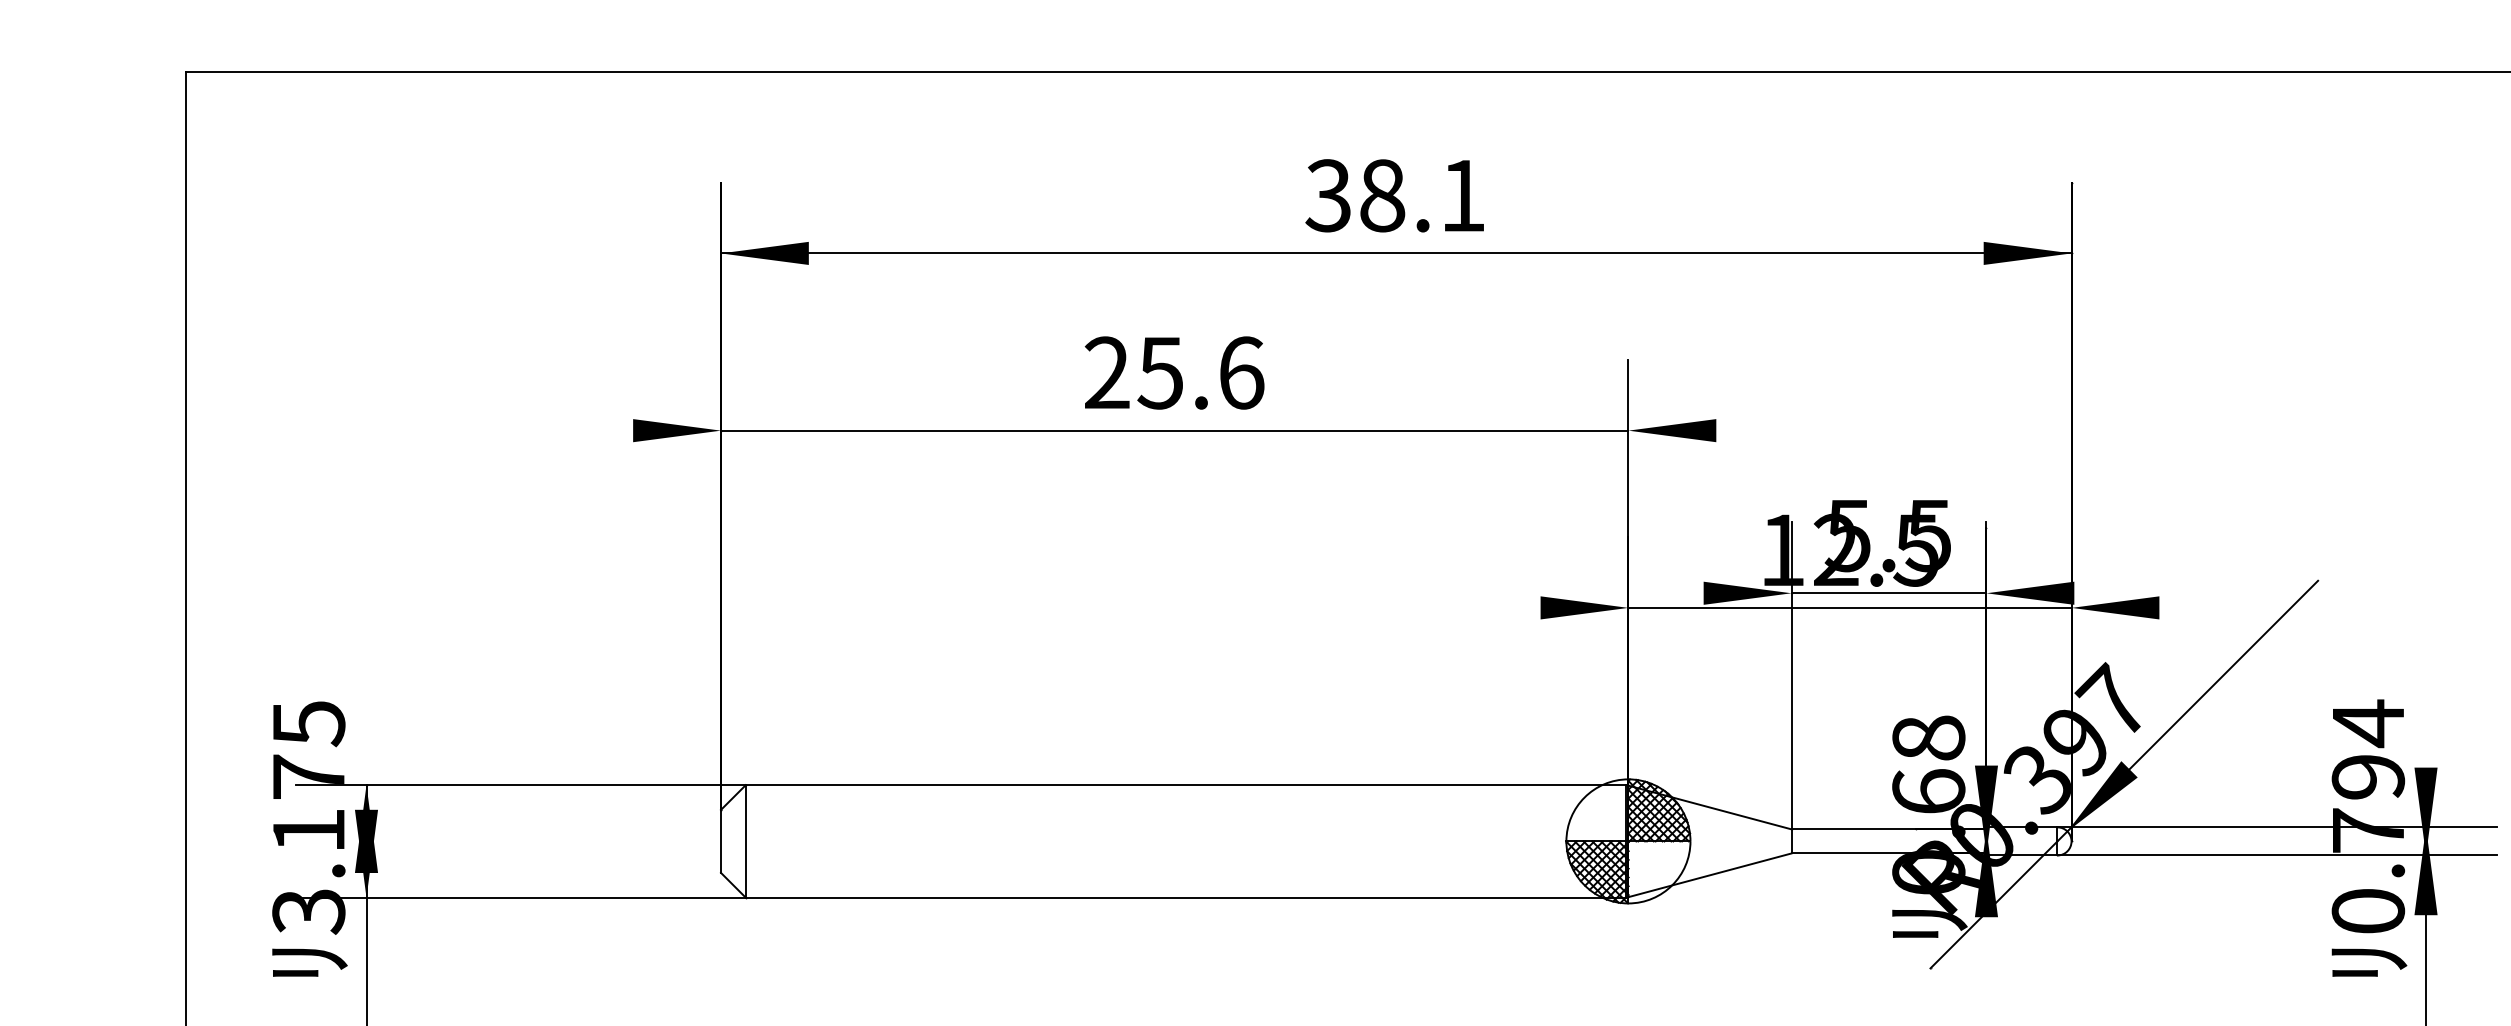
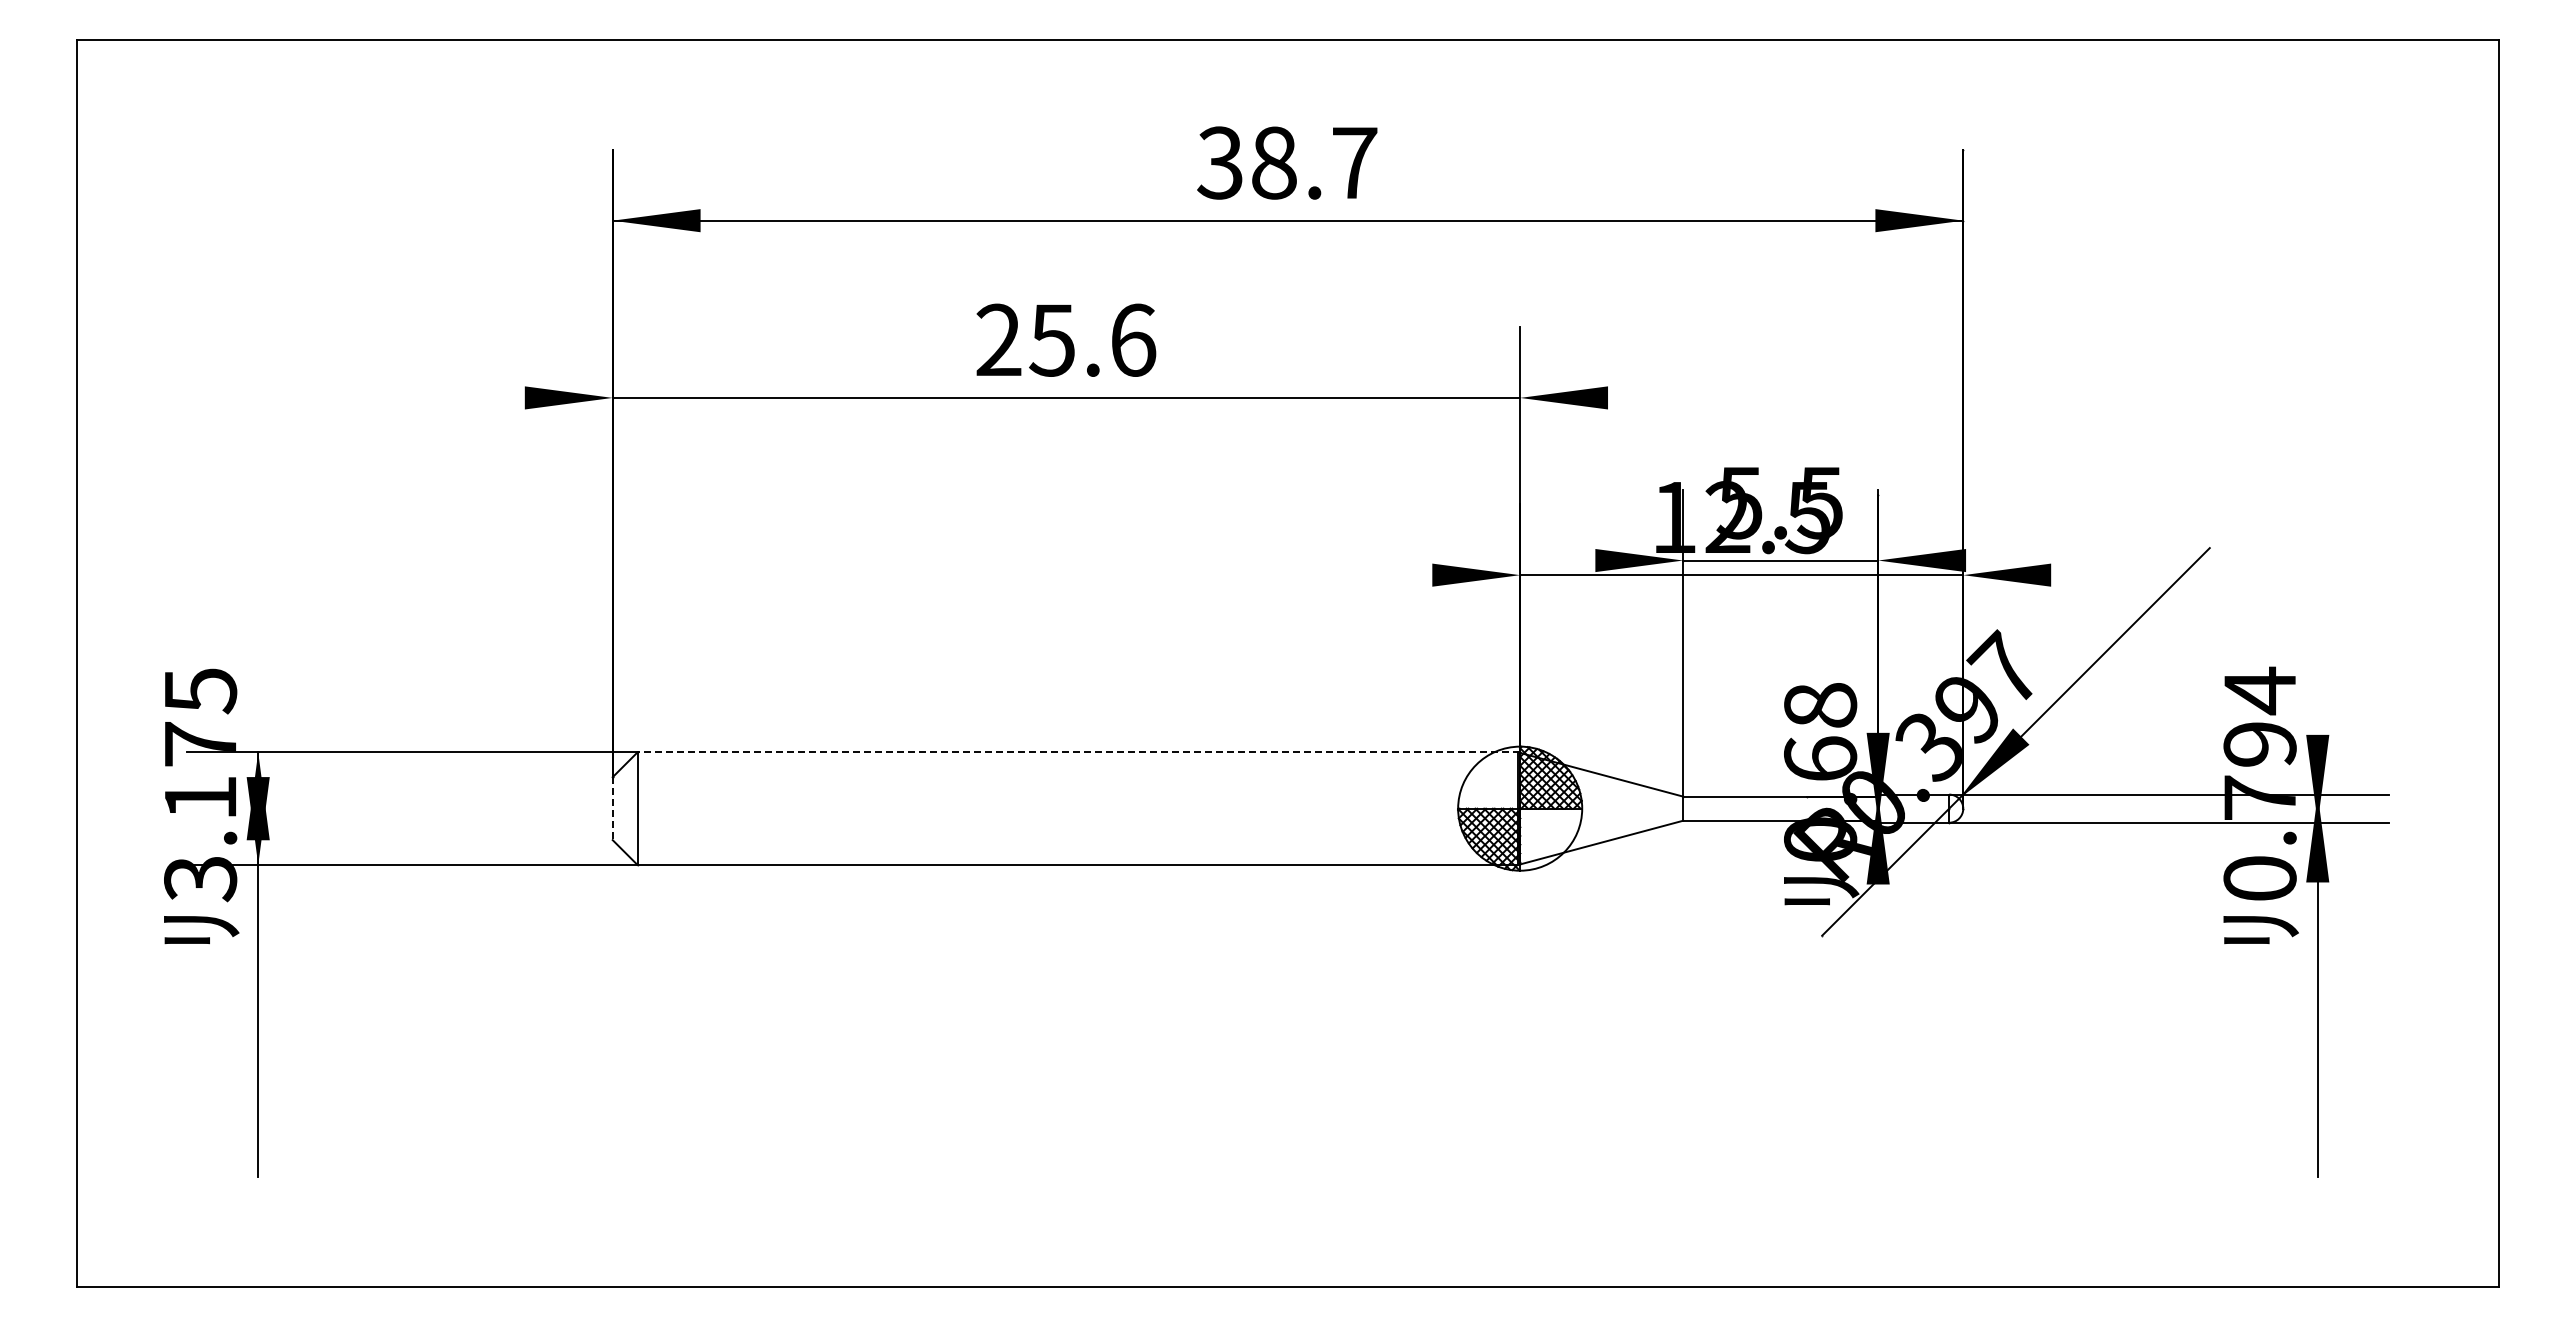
text: (1463, 195) -> (1355, 162), 38.1 -> 38.7
line: (1186, 785) -> (1078, 752), solid -> dashed
line: (720, 842) -> (612, 809), solid -> dashed

